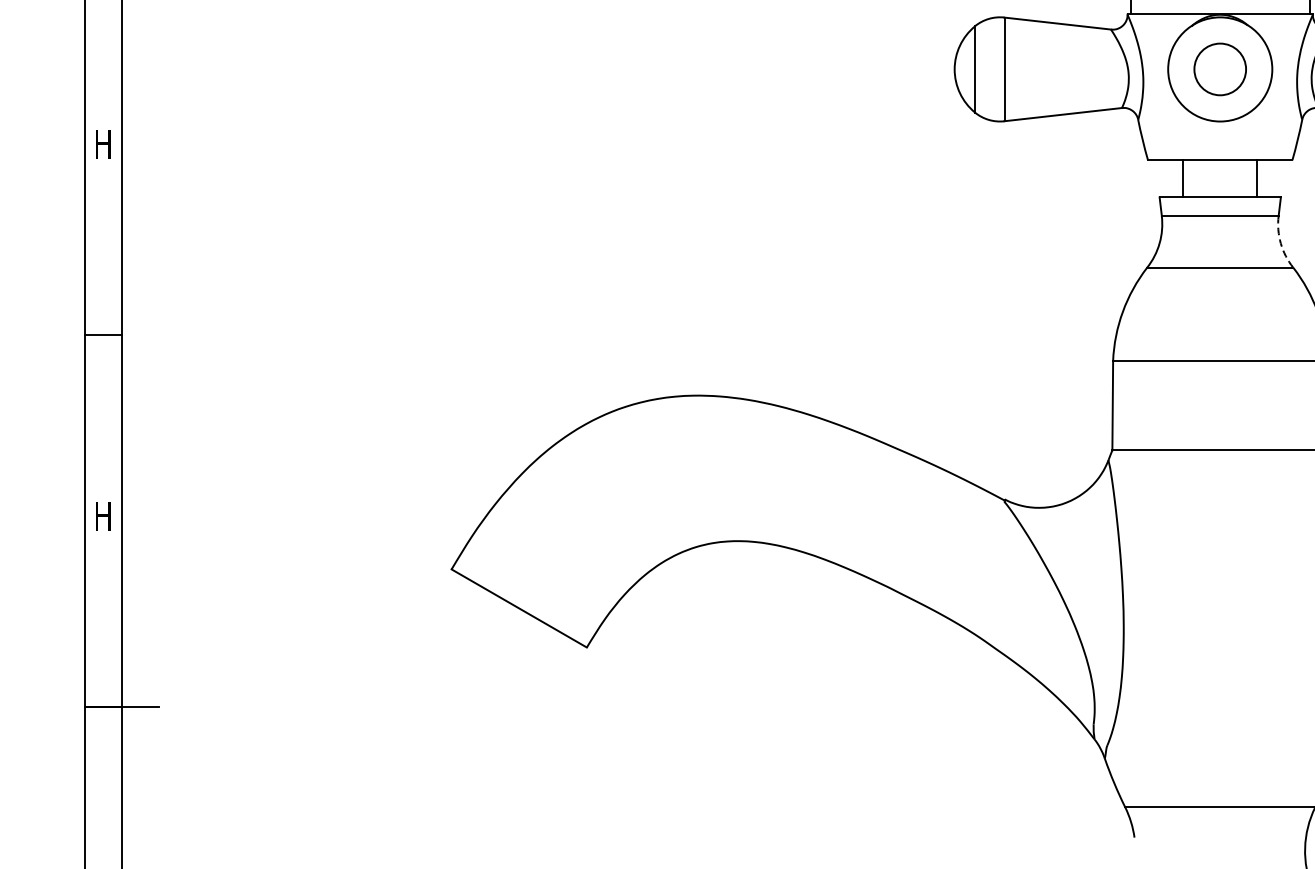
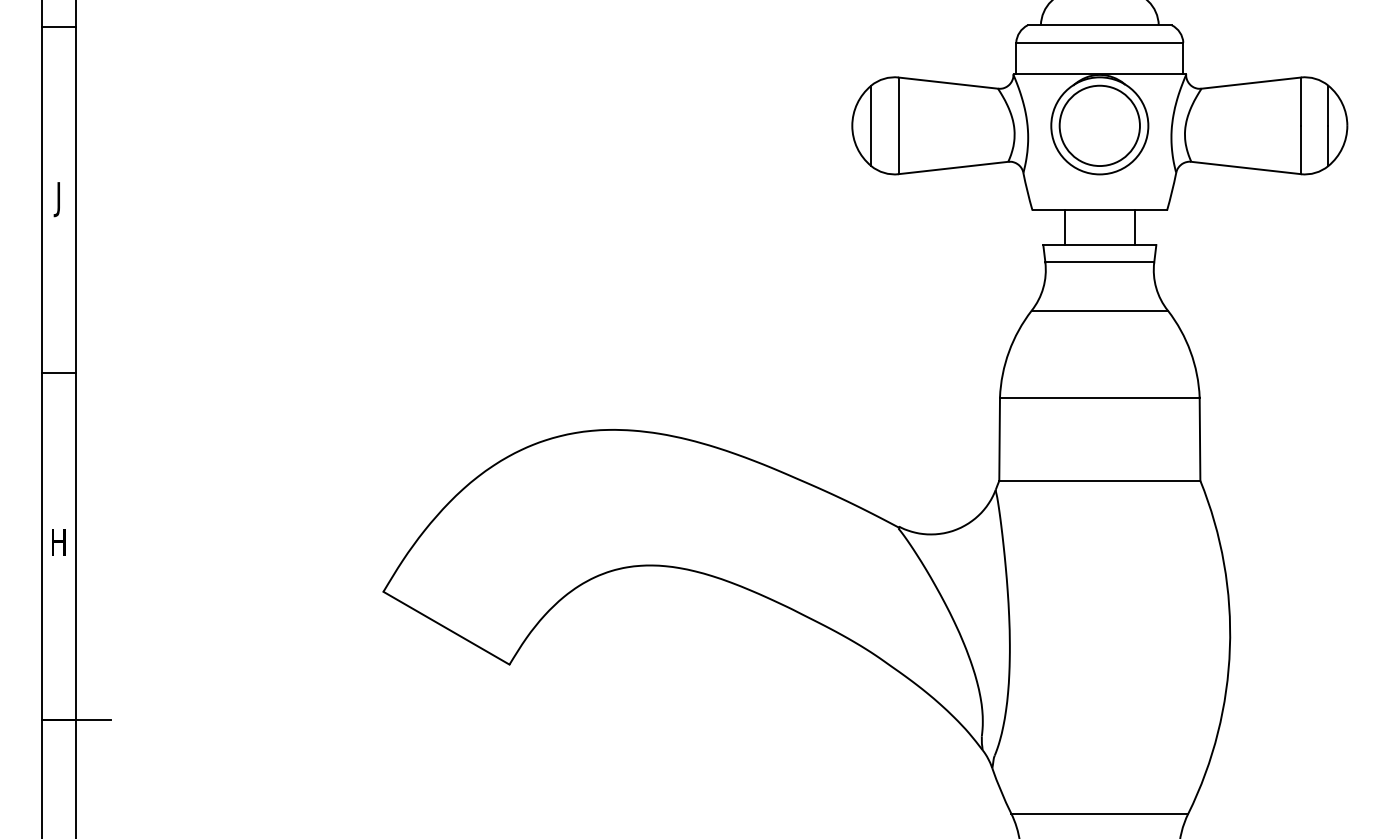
circle: (1219, 69) -> (1099, 125), size x1.67
text: (102, 148) -> (58, 199), H -> J
arc: (1281, 242) -> (1156, 287), dashed -> solid

